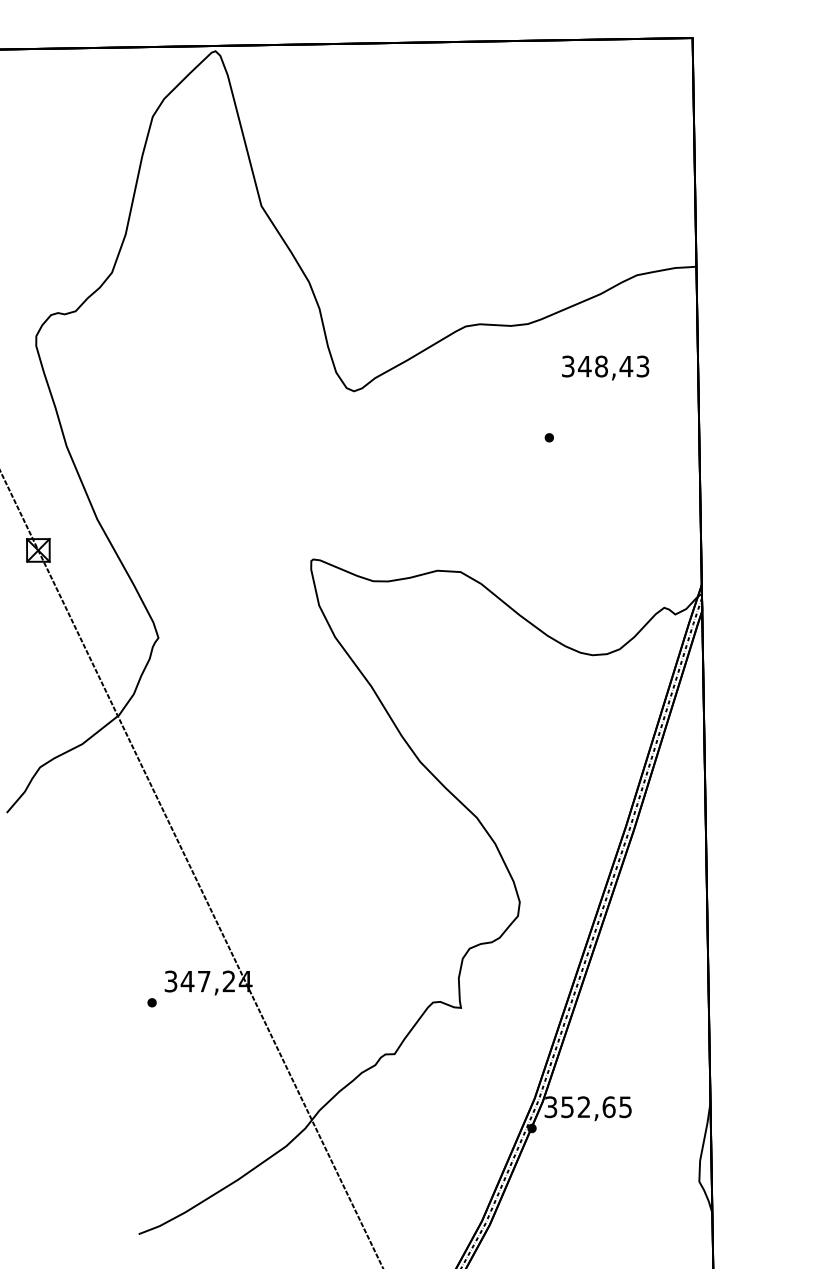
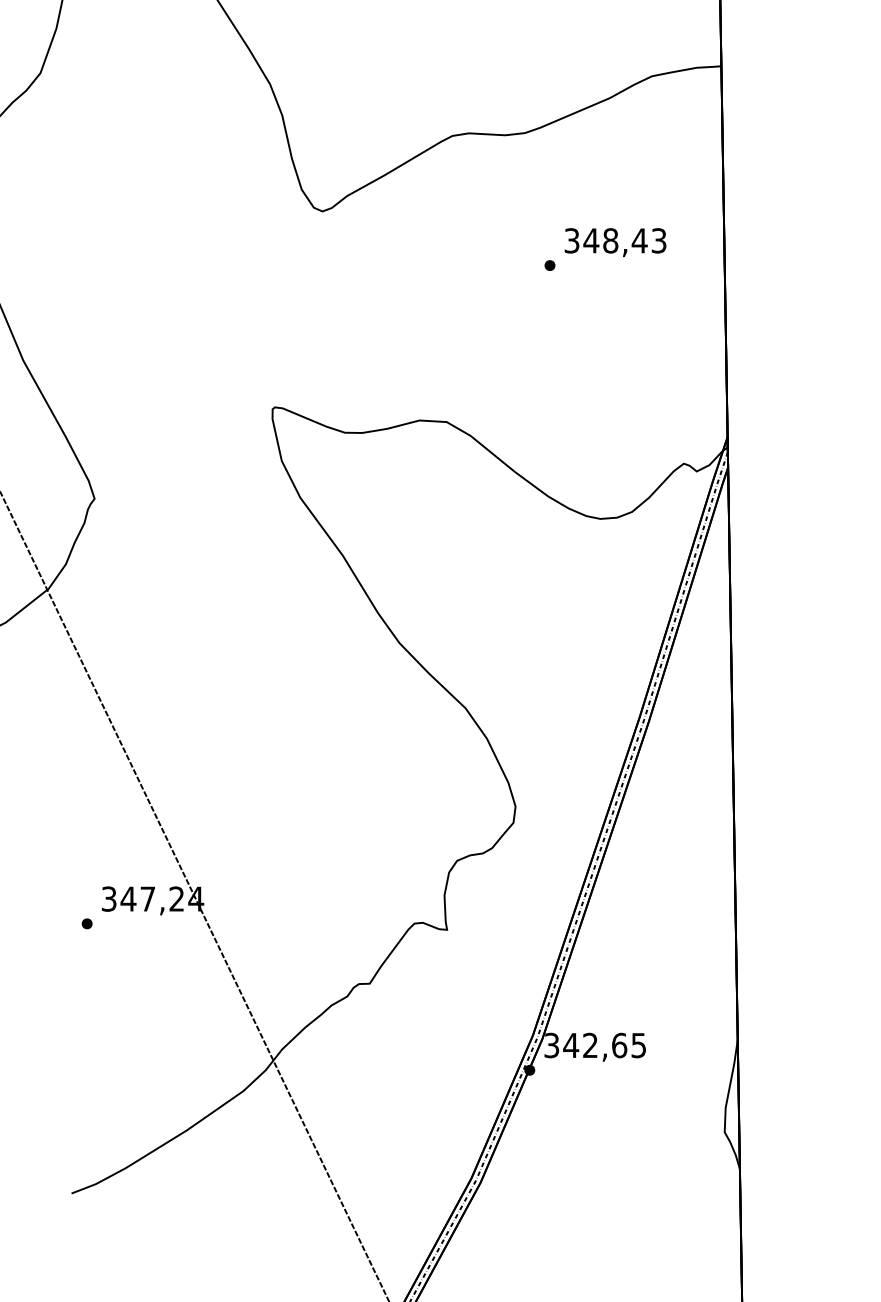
text: (605, 367) -> (615, 241), moved
text: (567, 1107) -> (571, 1045), 352,65 -> 342,65

